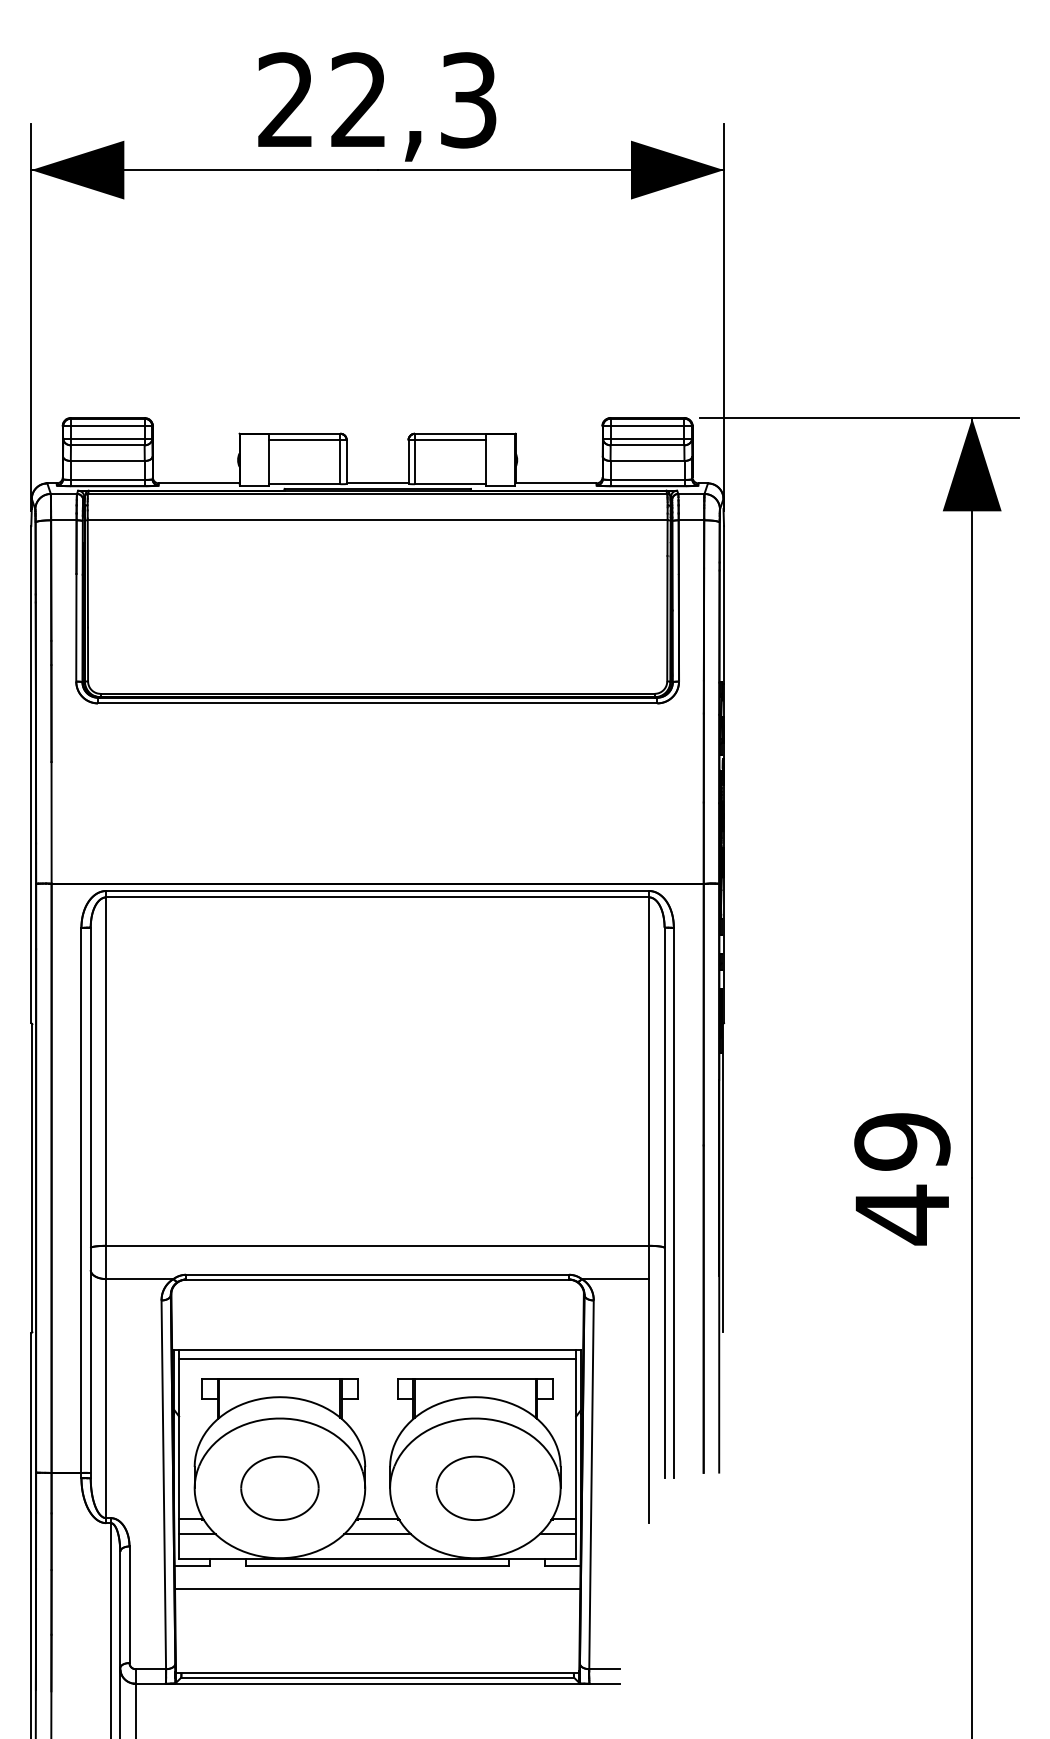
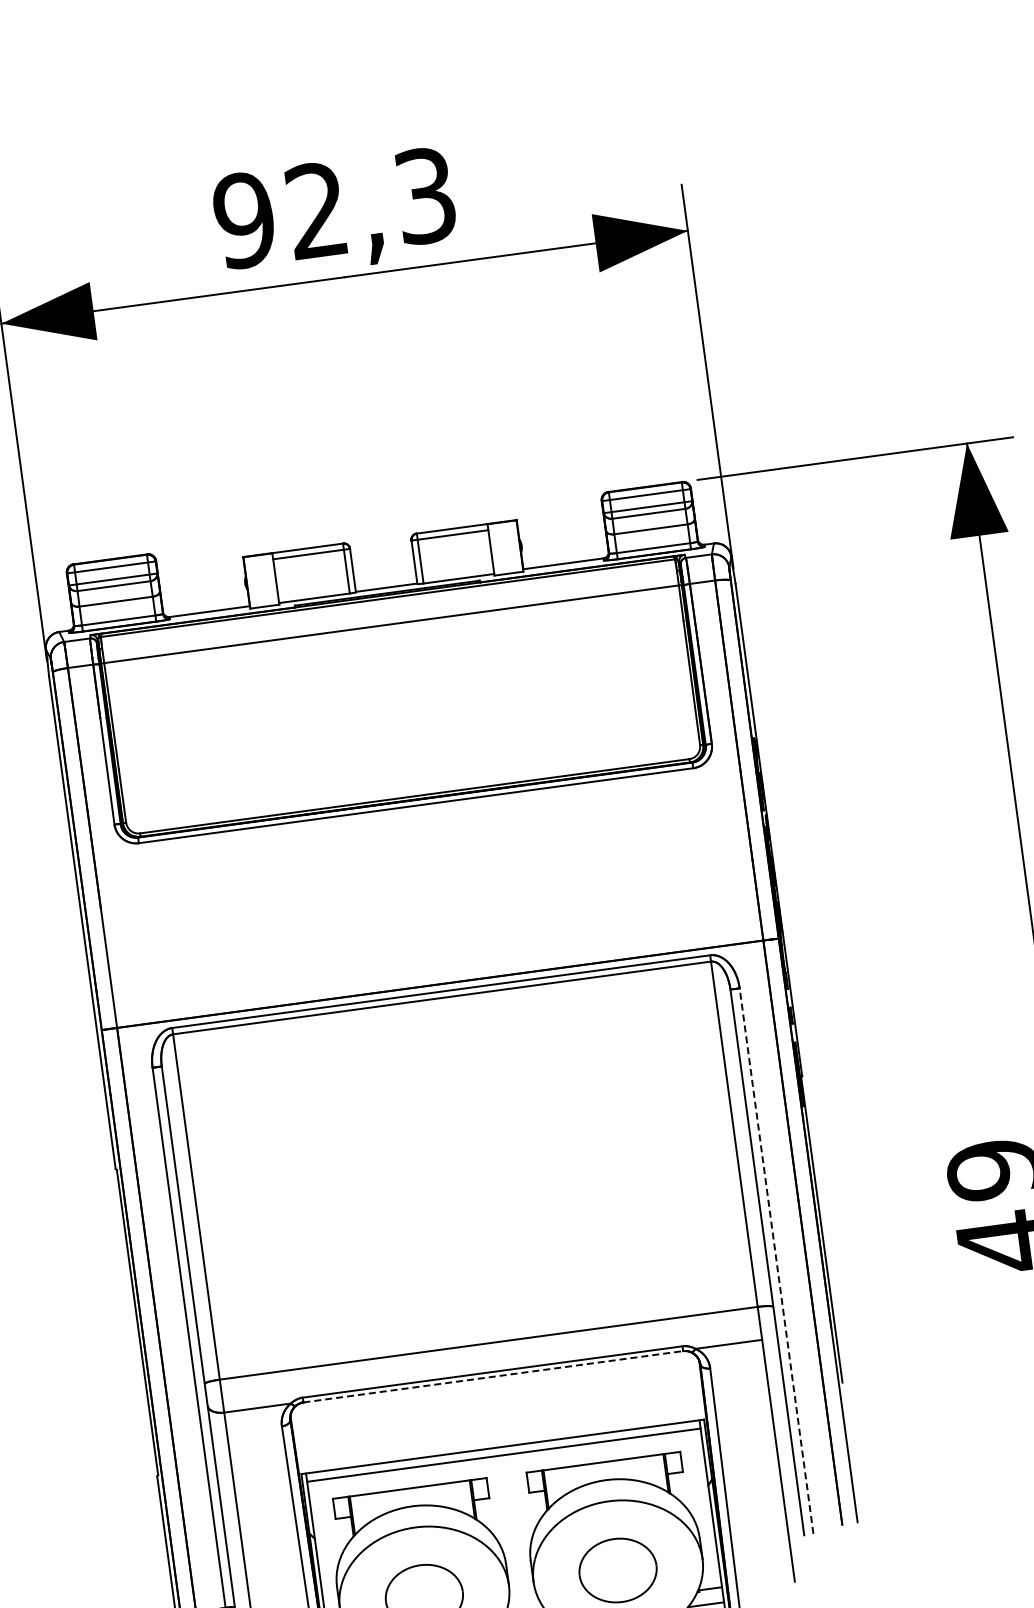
text: (285, 100) -> (243, 220), 22,3 -> 92,3
line: (673, 1202) -> (776, 1260), solid -> dashed
line: (377, 1279) -> (493, 1376), solid -> dashed

